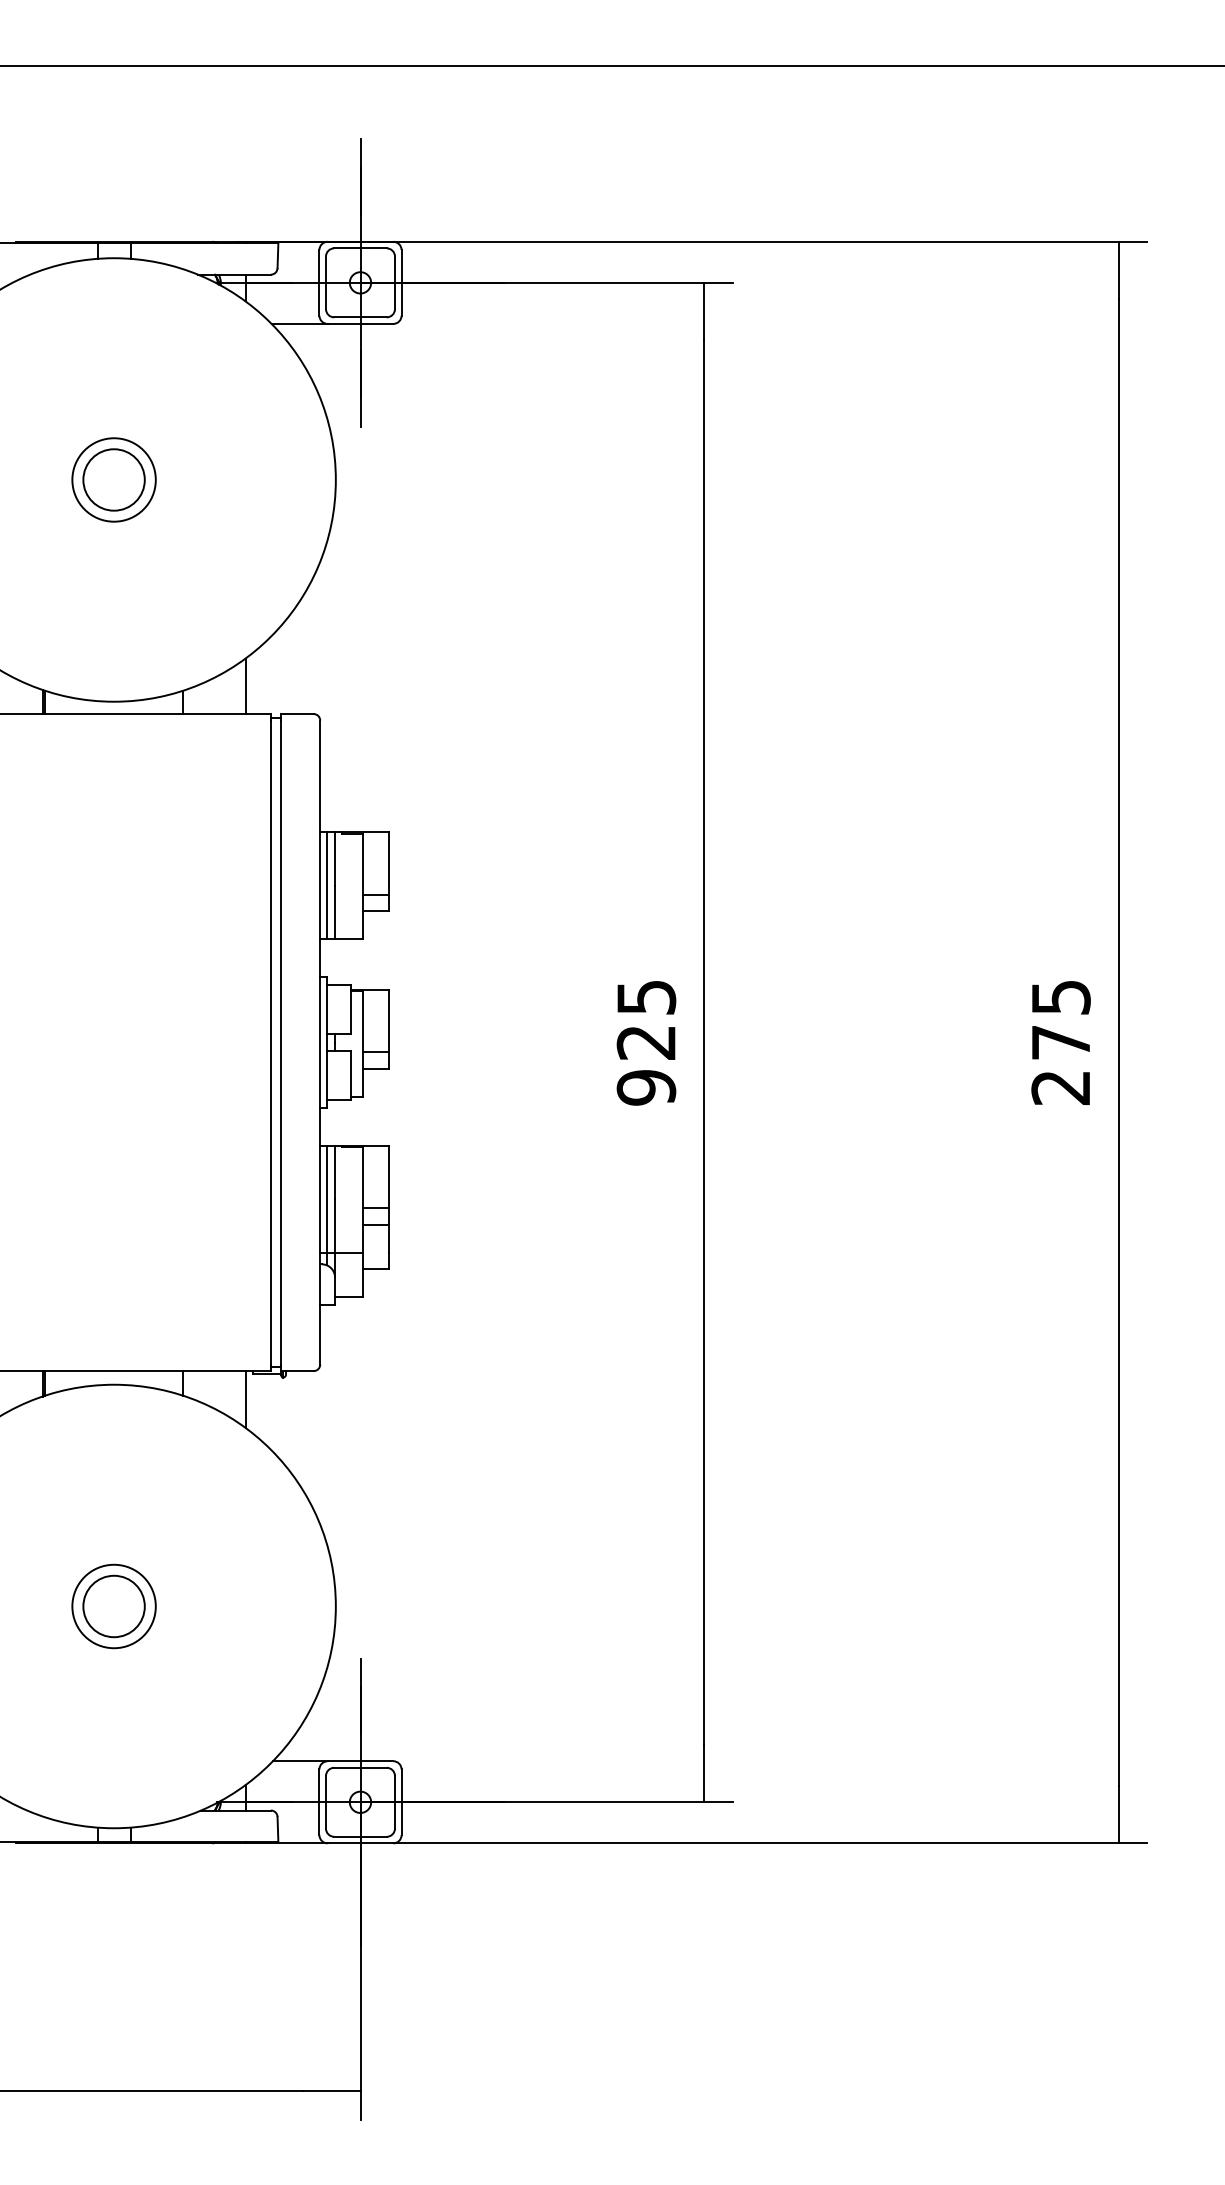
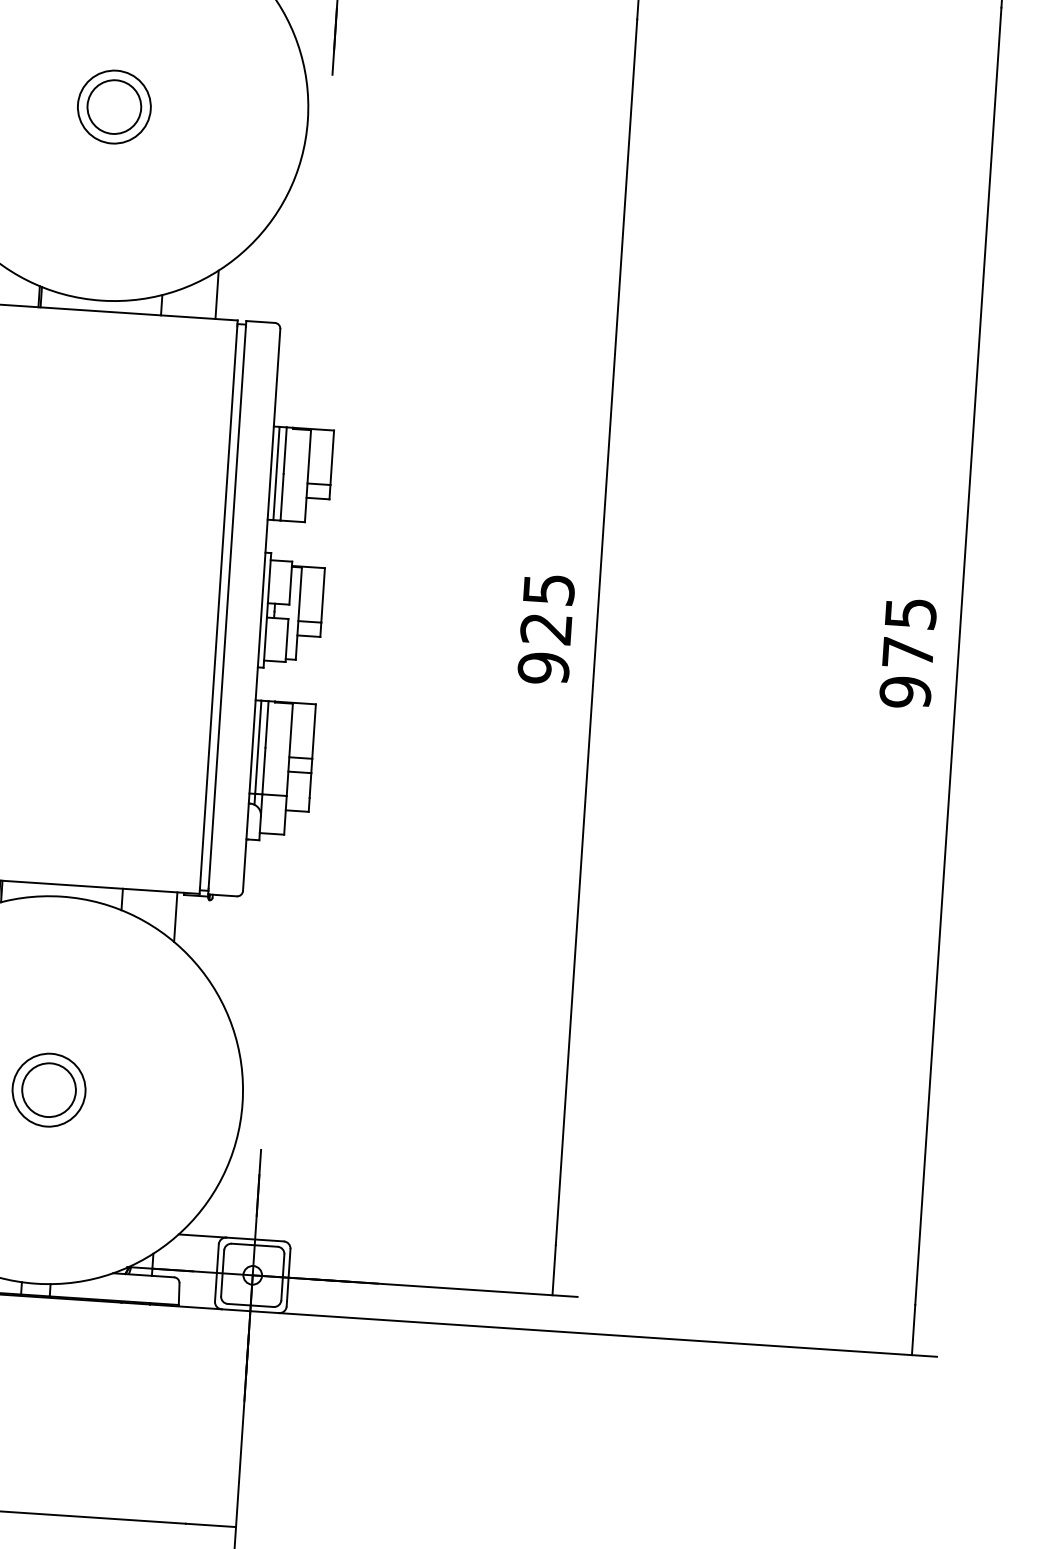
text: (1060, 1087) -> (905, 692), 275 -> 975

